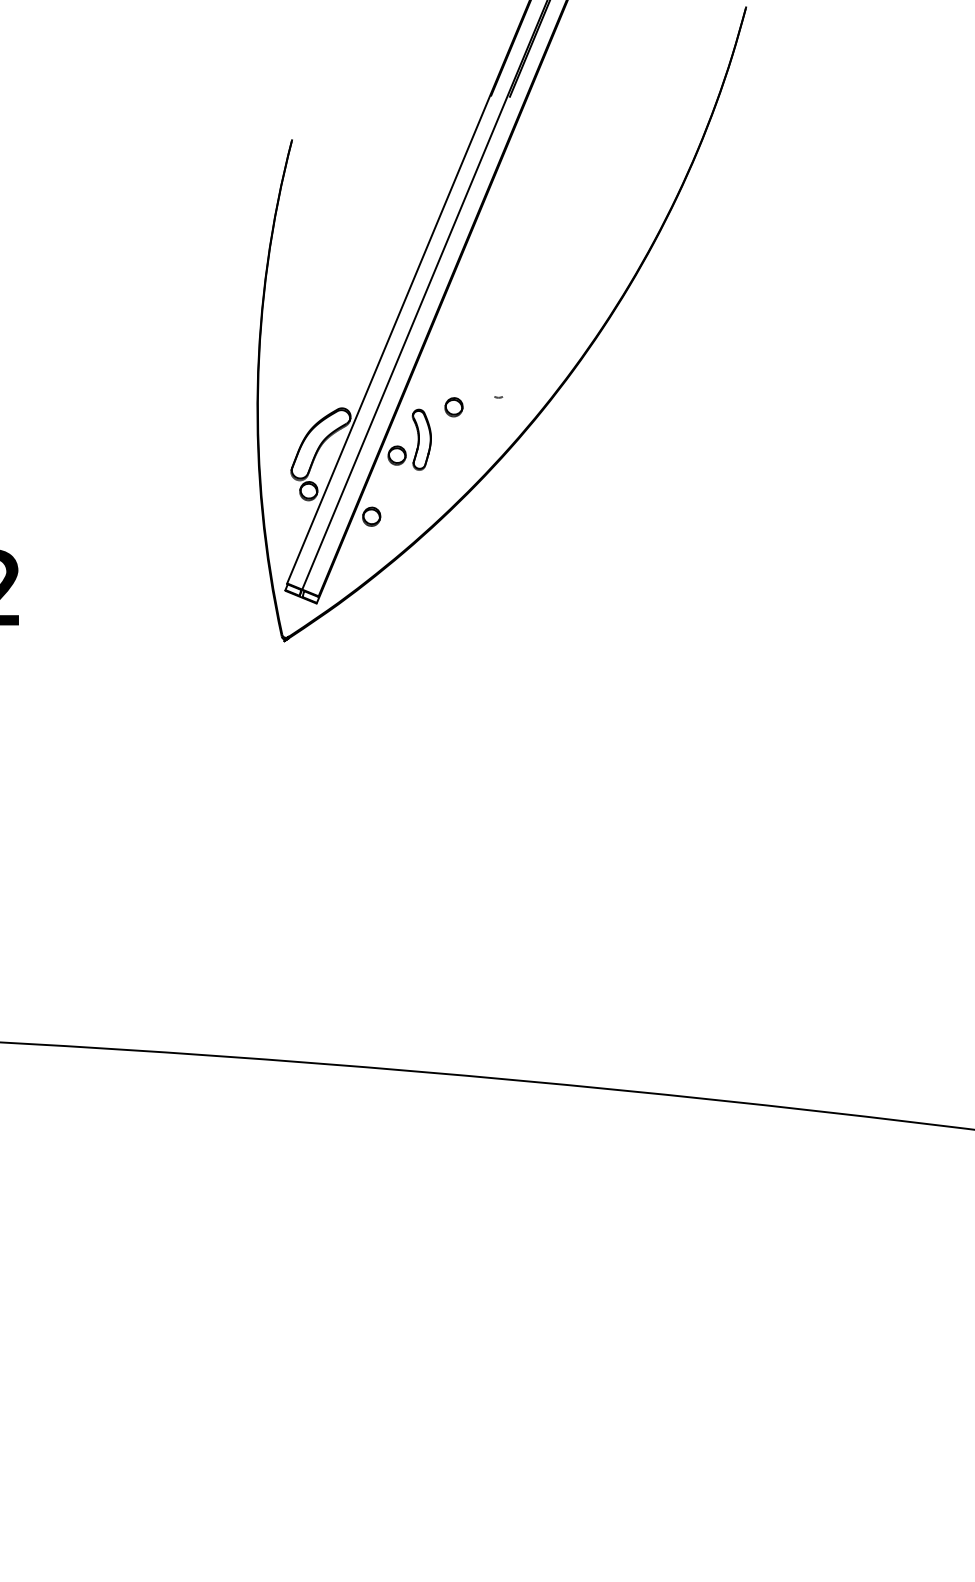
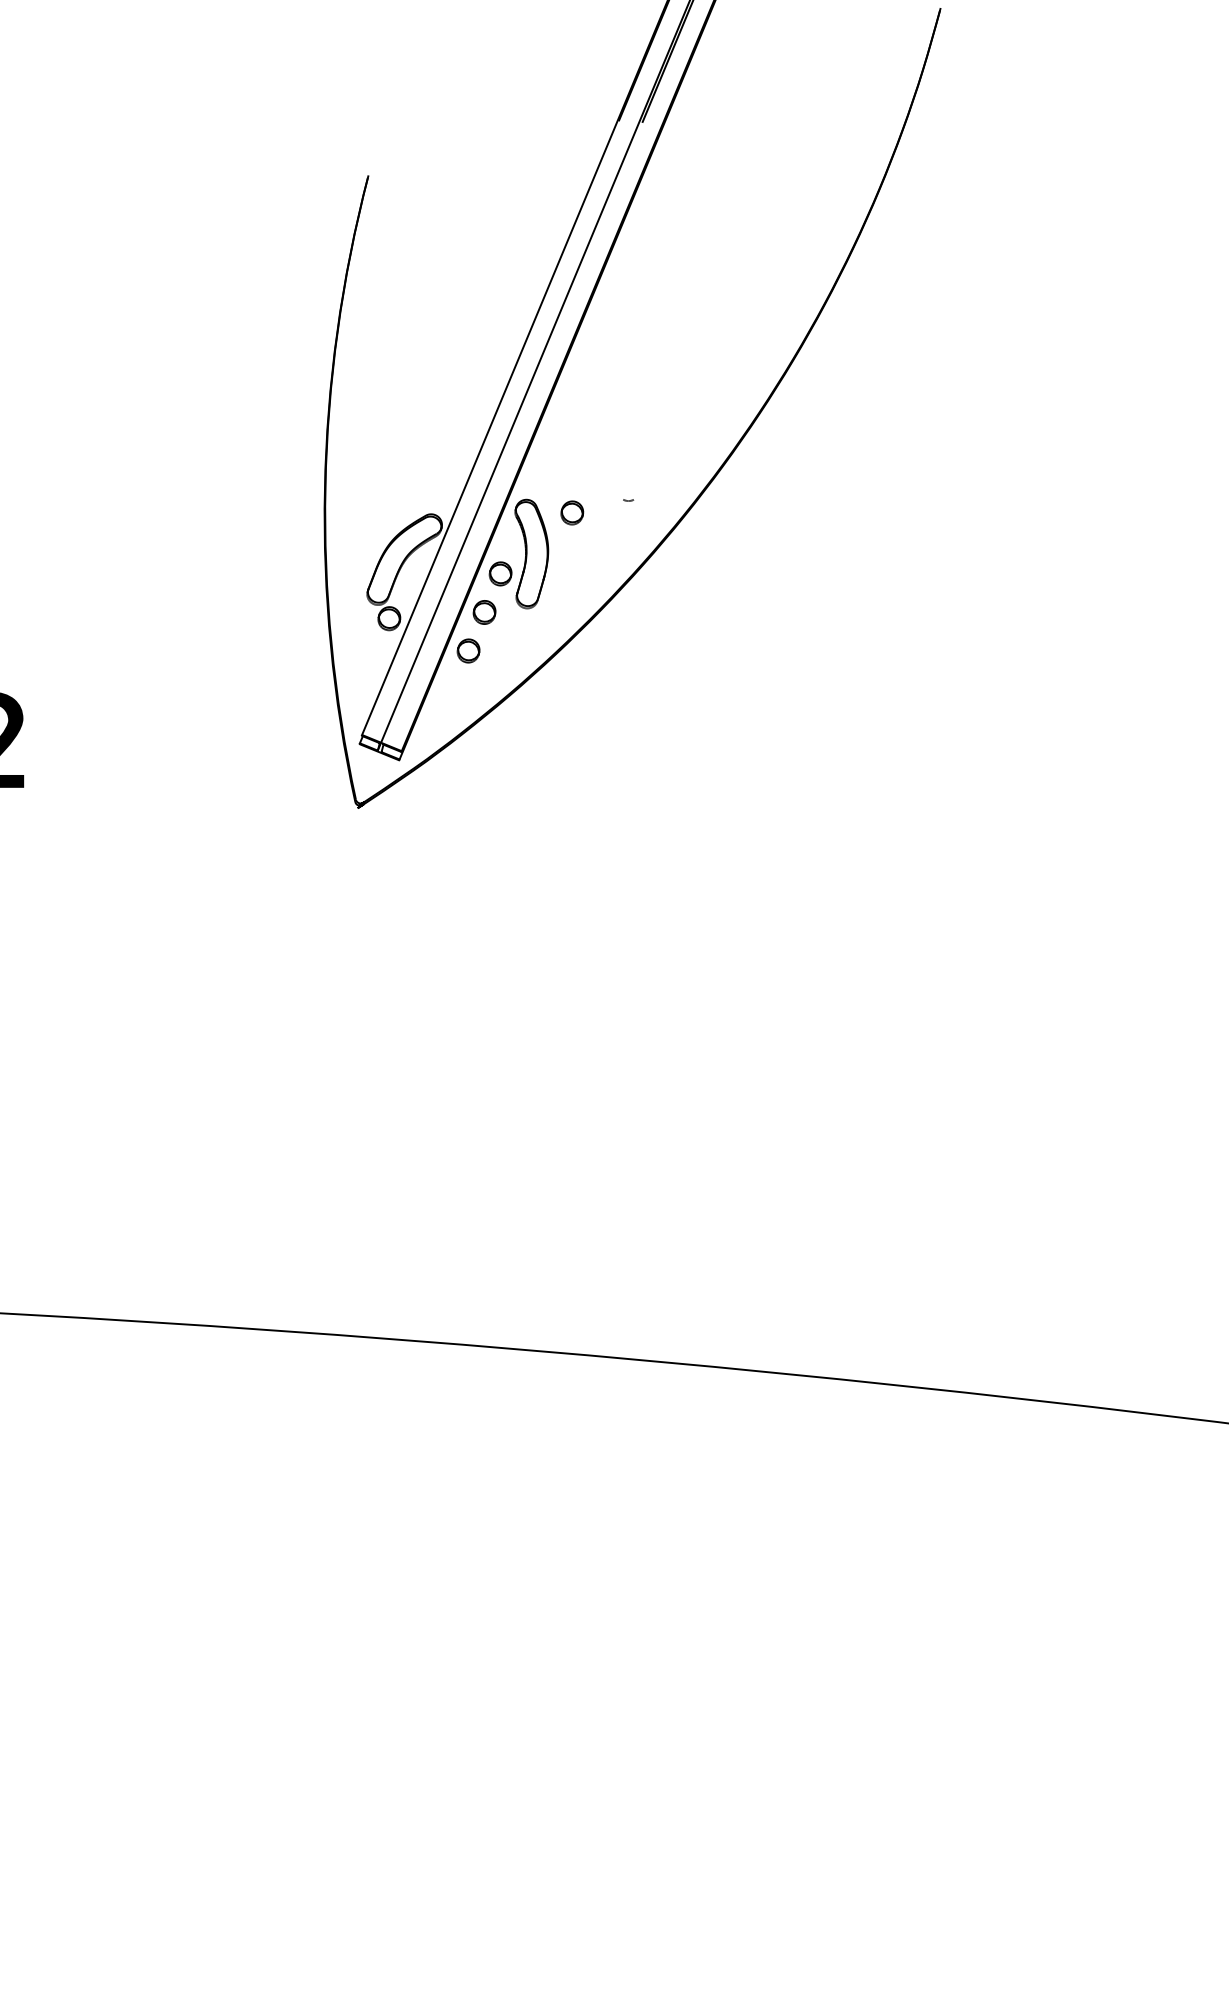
part: (421, 439) -> (531, 553), size x1.43
part: (384, 486) -> (484, 612), added

